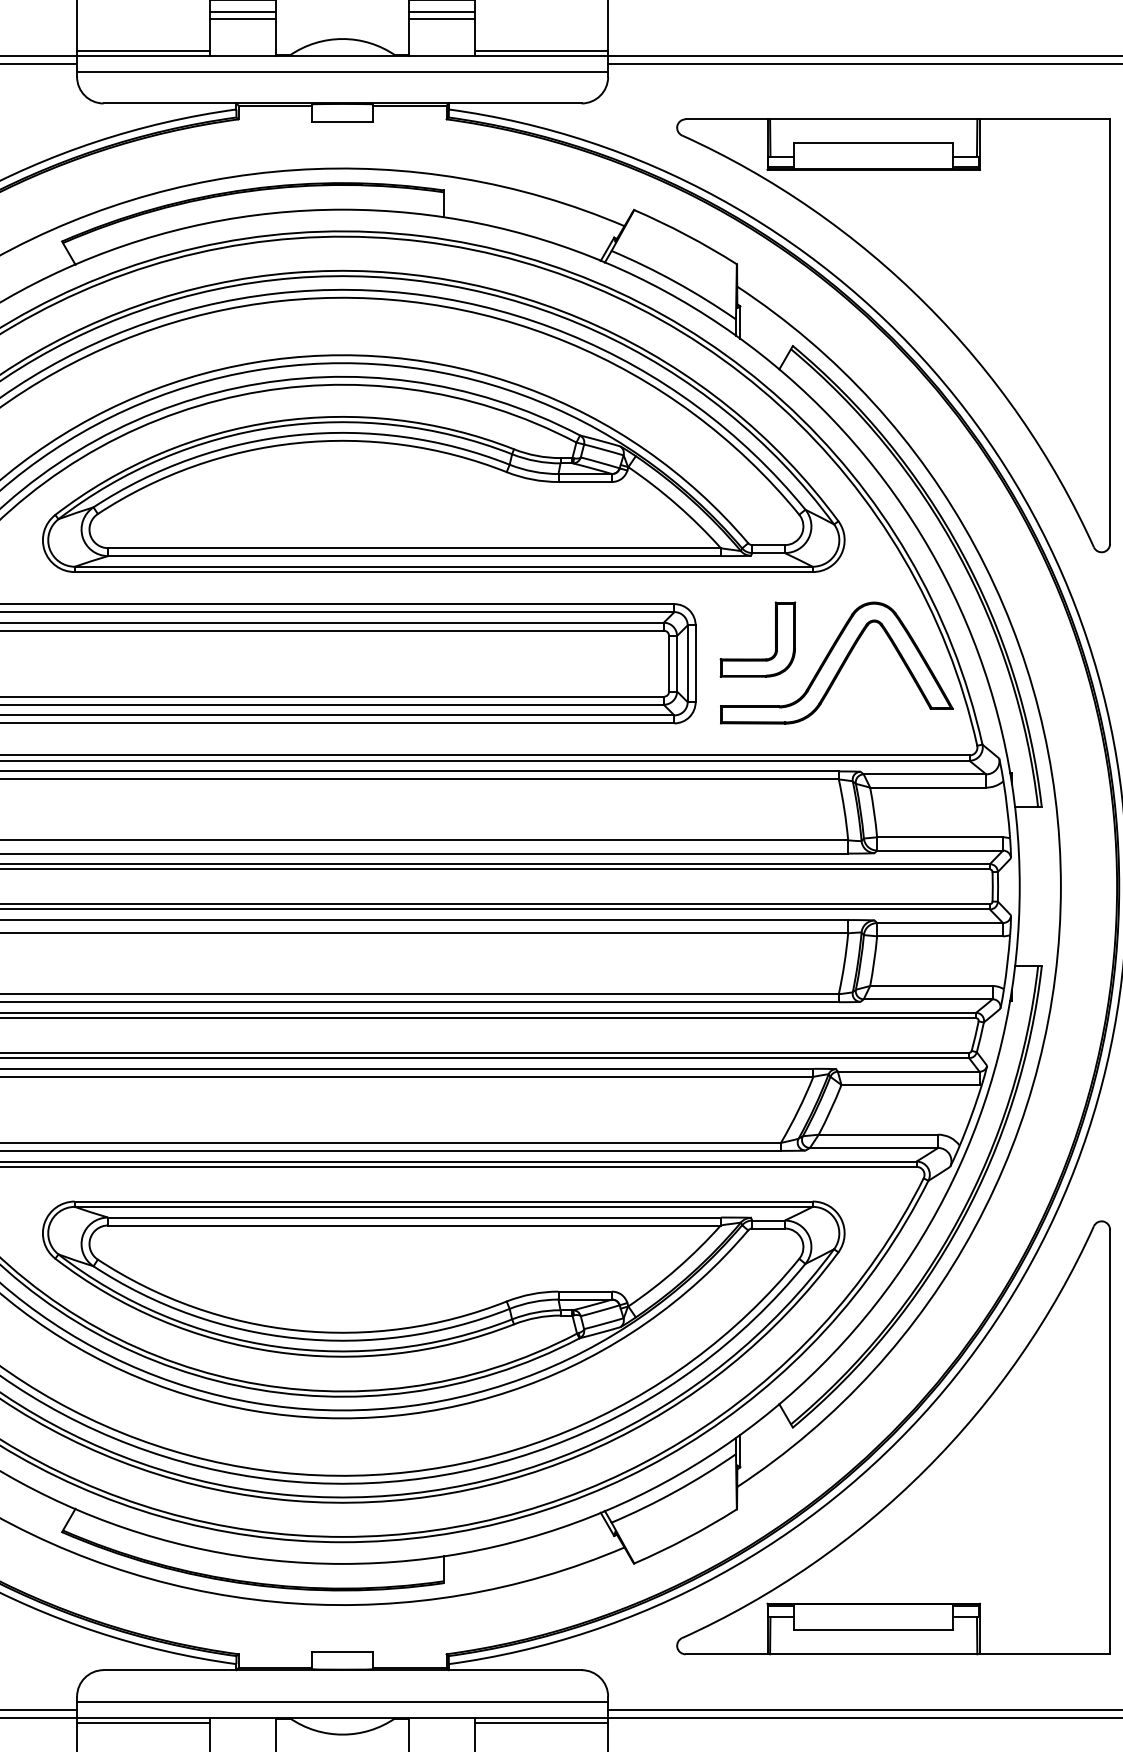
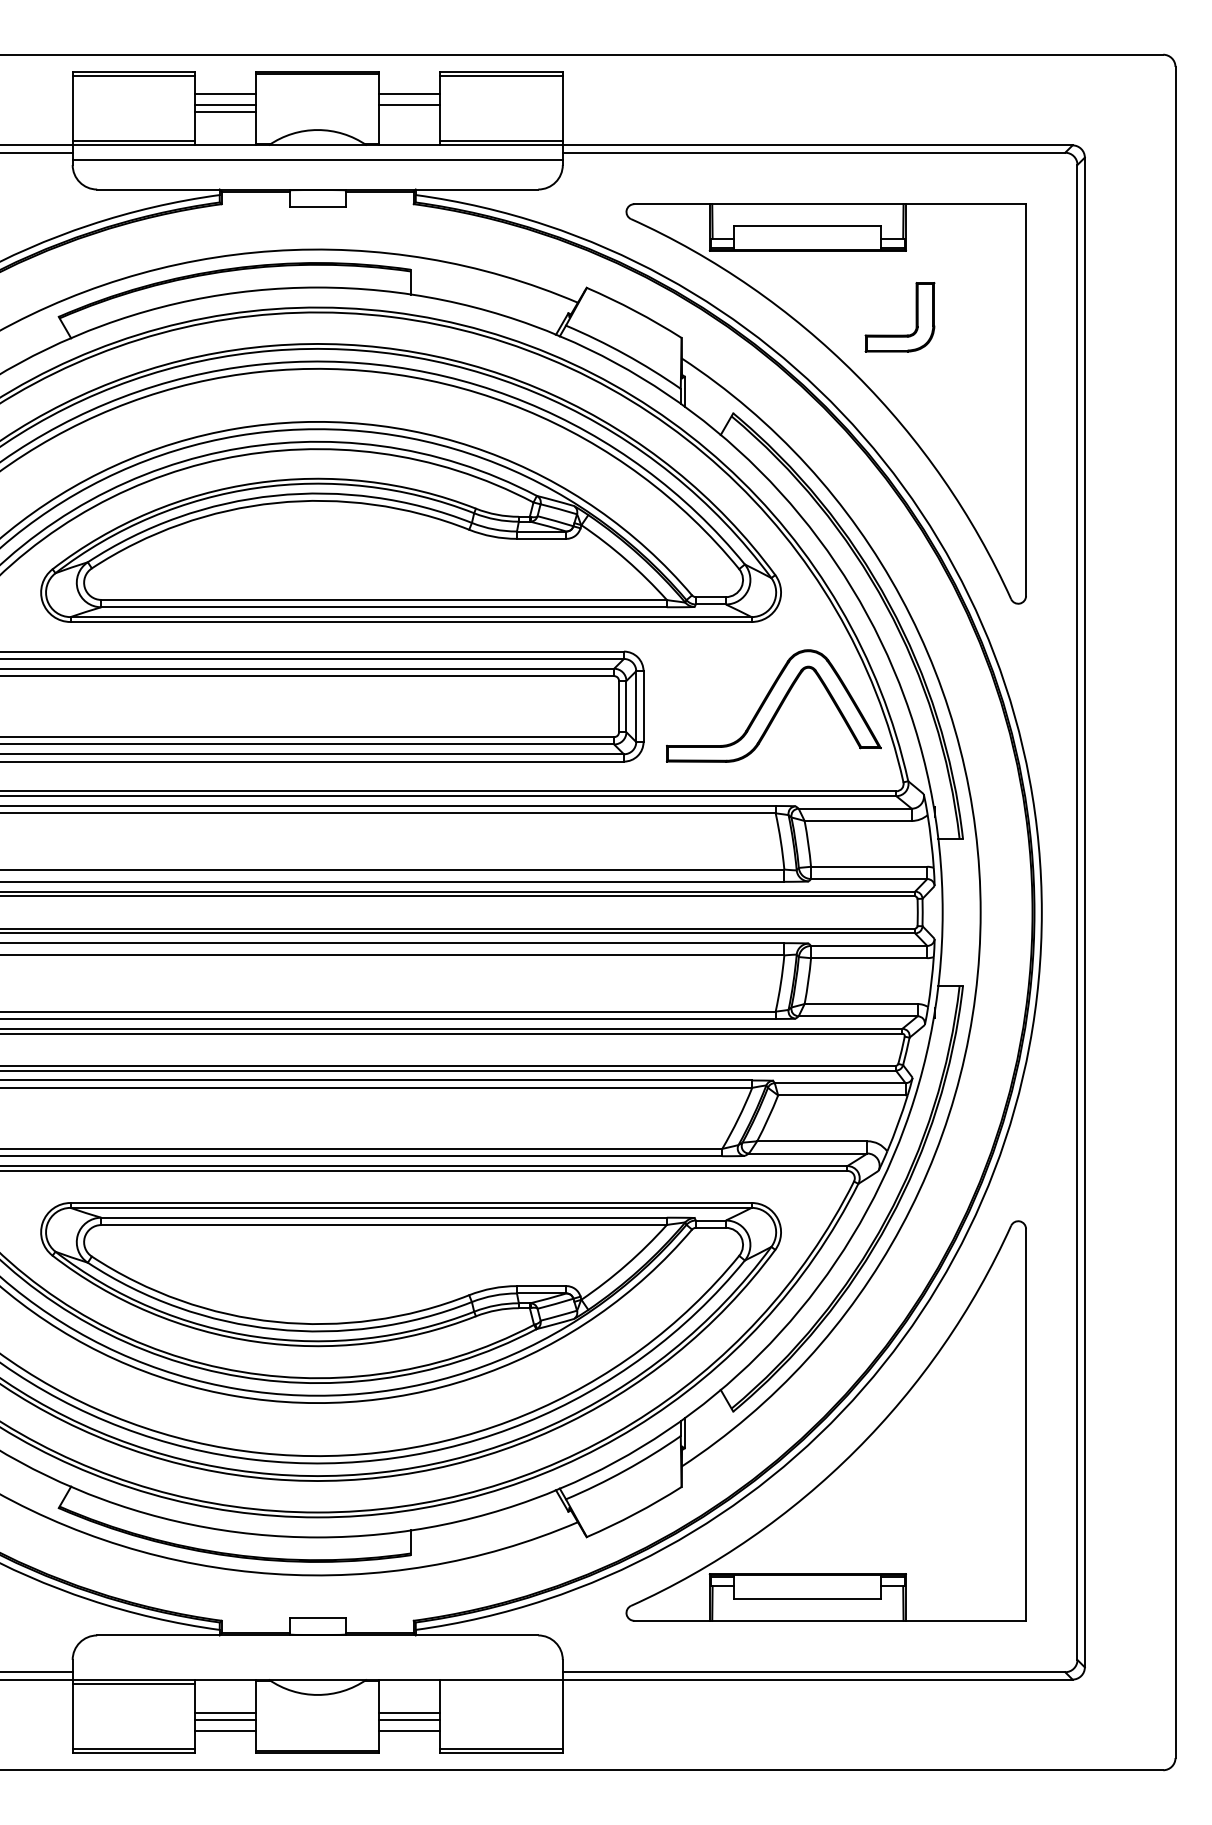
line: (442, 18) -> (409, 111), removed
part: (774, 639) -> (915, 317), moved
line: (342, 1701) -> (317, 1664), removed
line: (541, 1722) -> (501, 1683), removed

